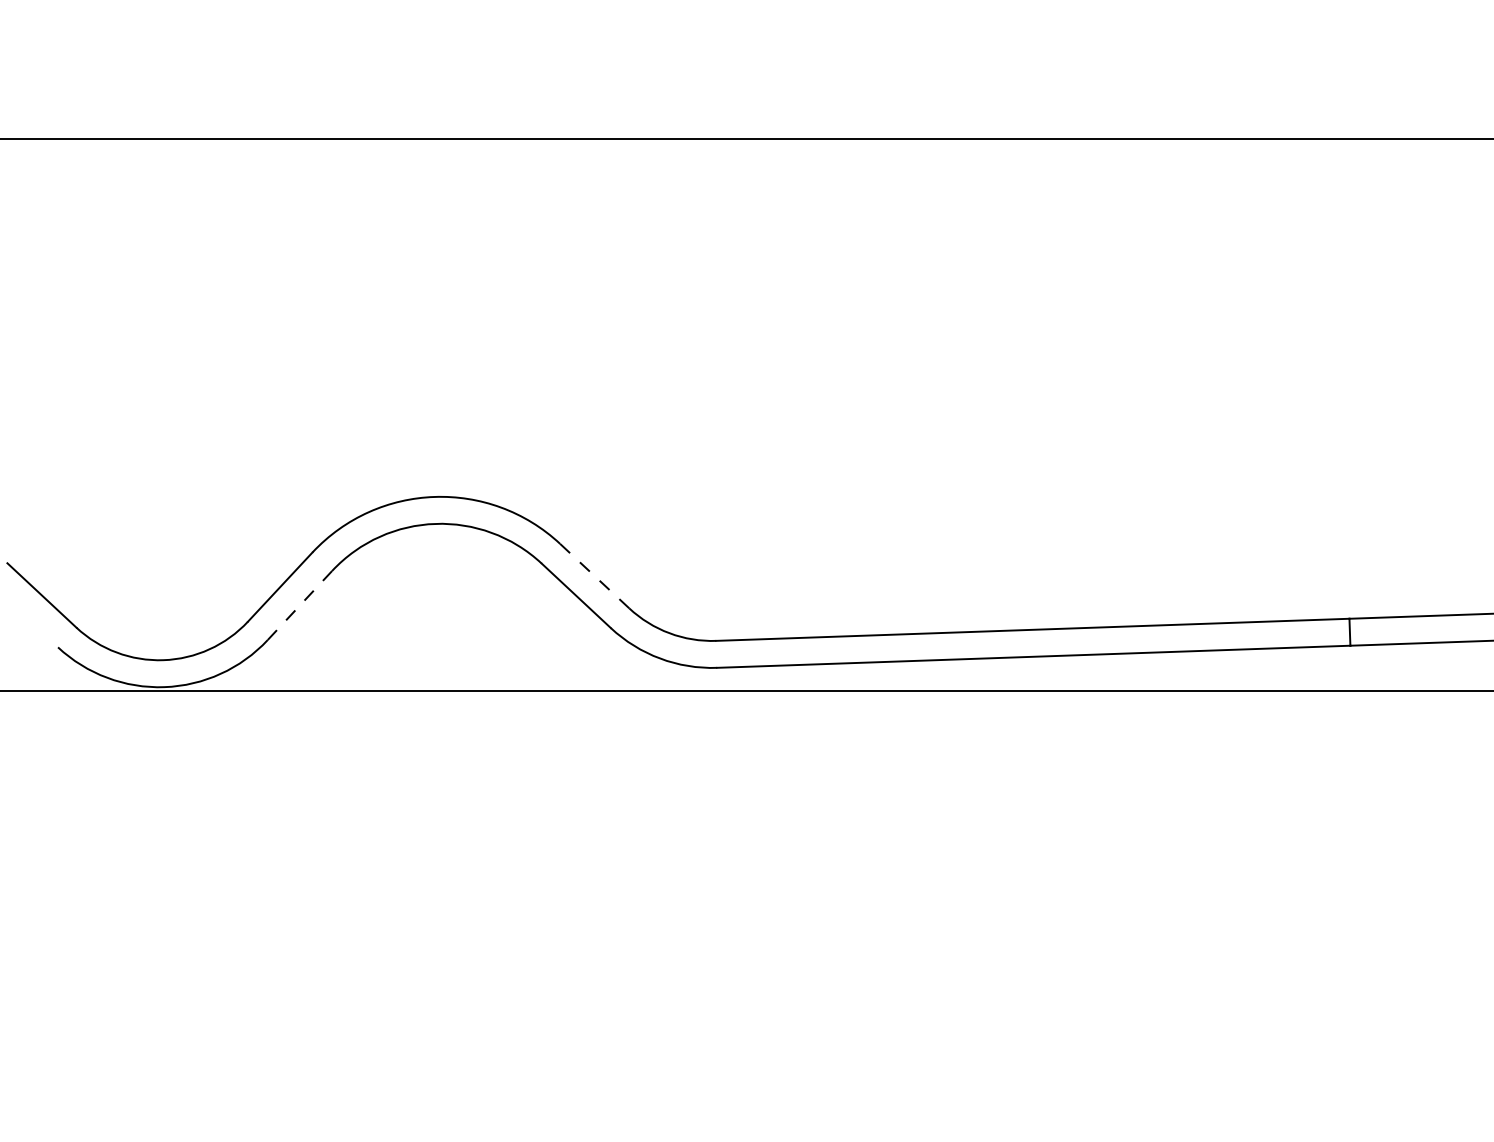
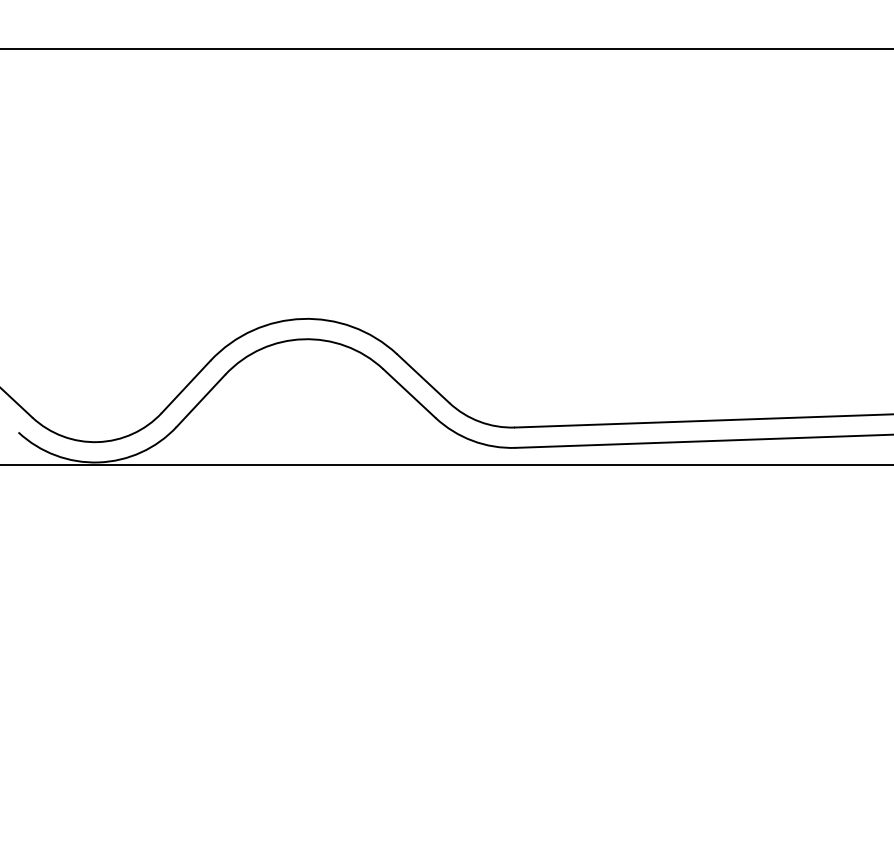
line: (595, 576) -> (423, 378), dashed -> solid
line: (299, 605) -> (200, 400), dashed -> solid

